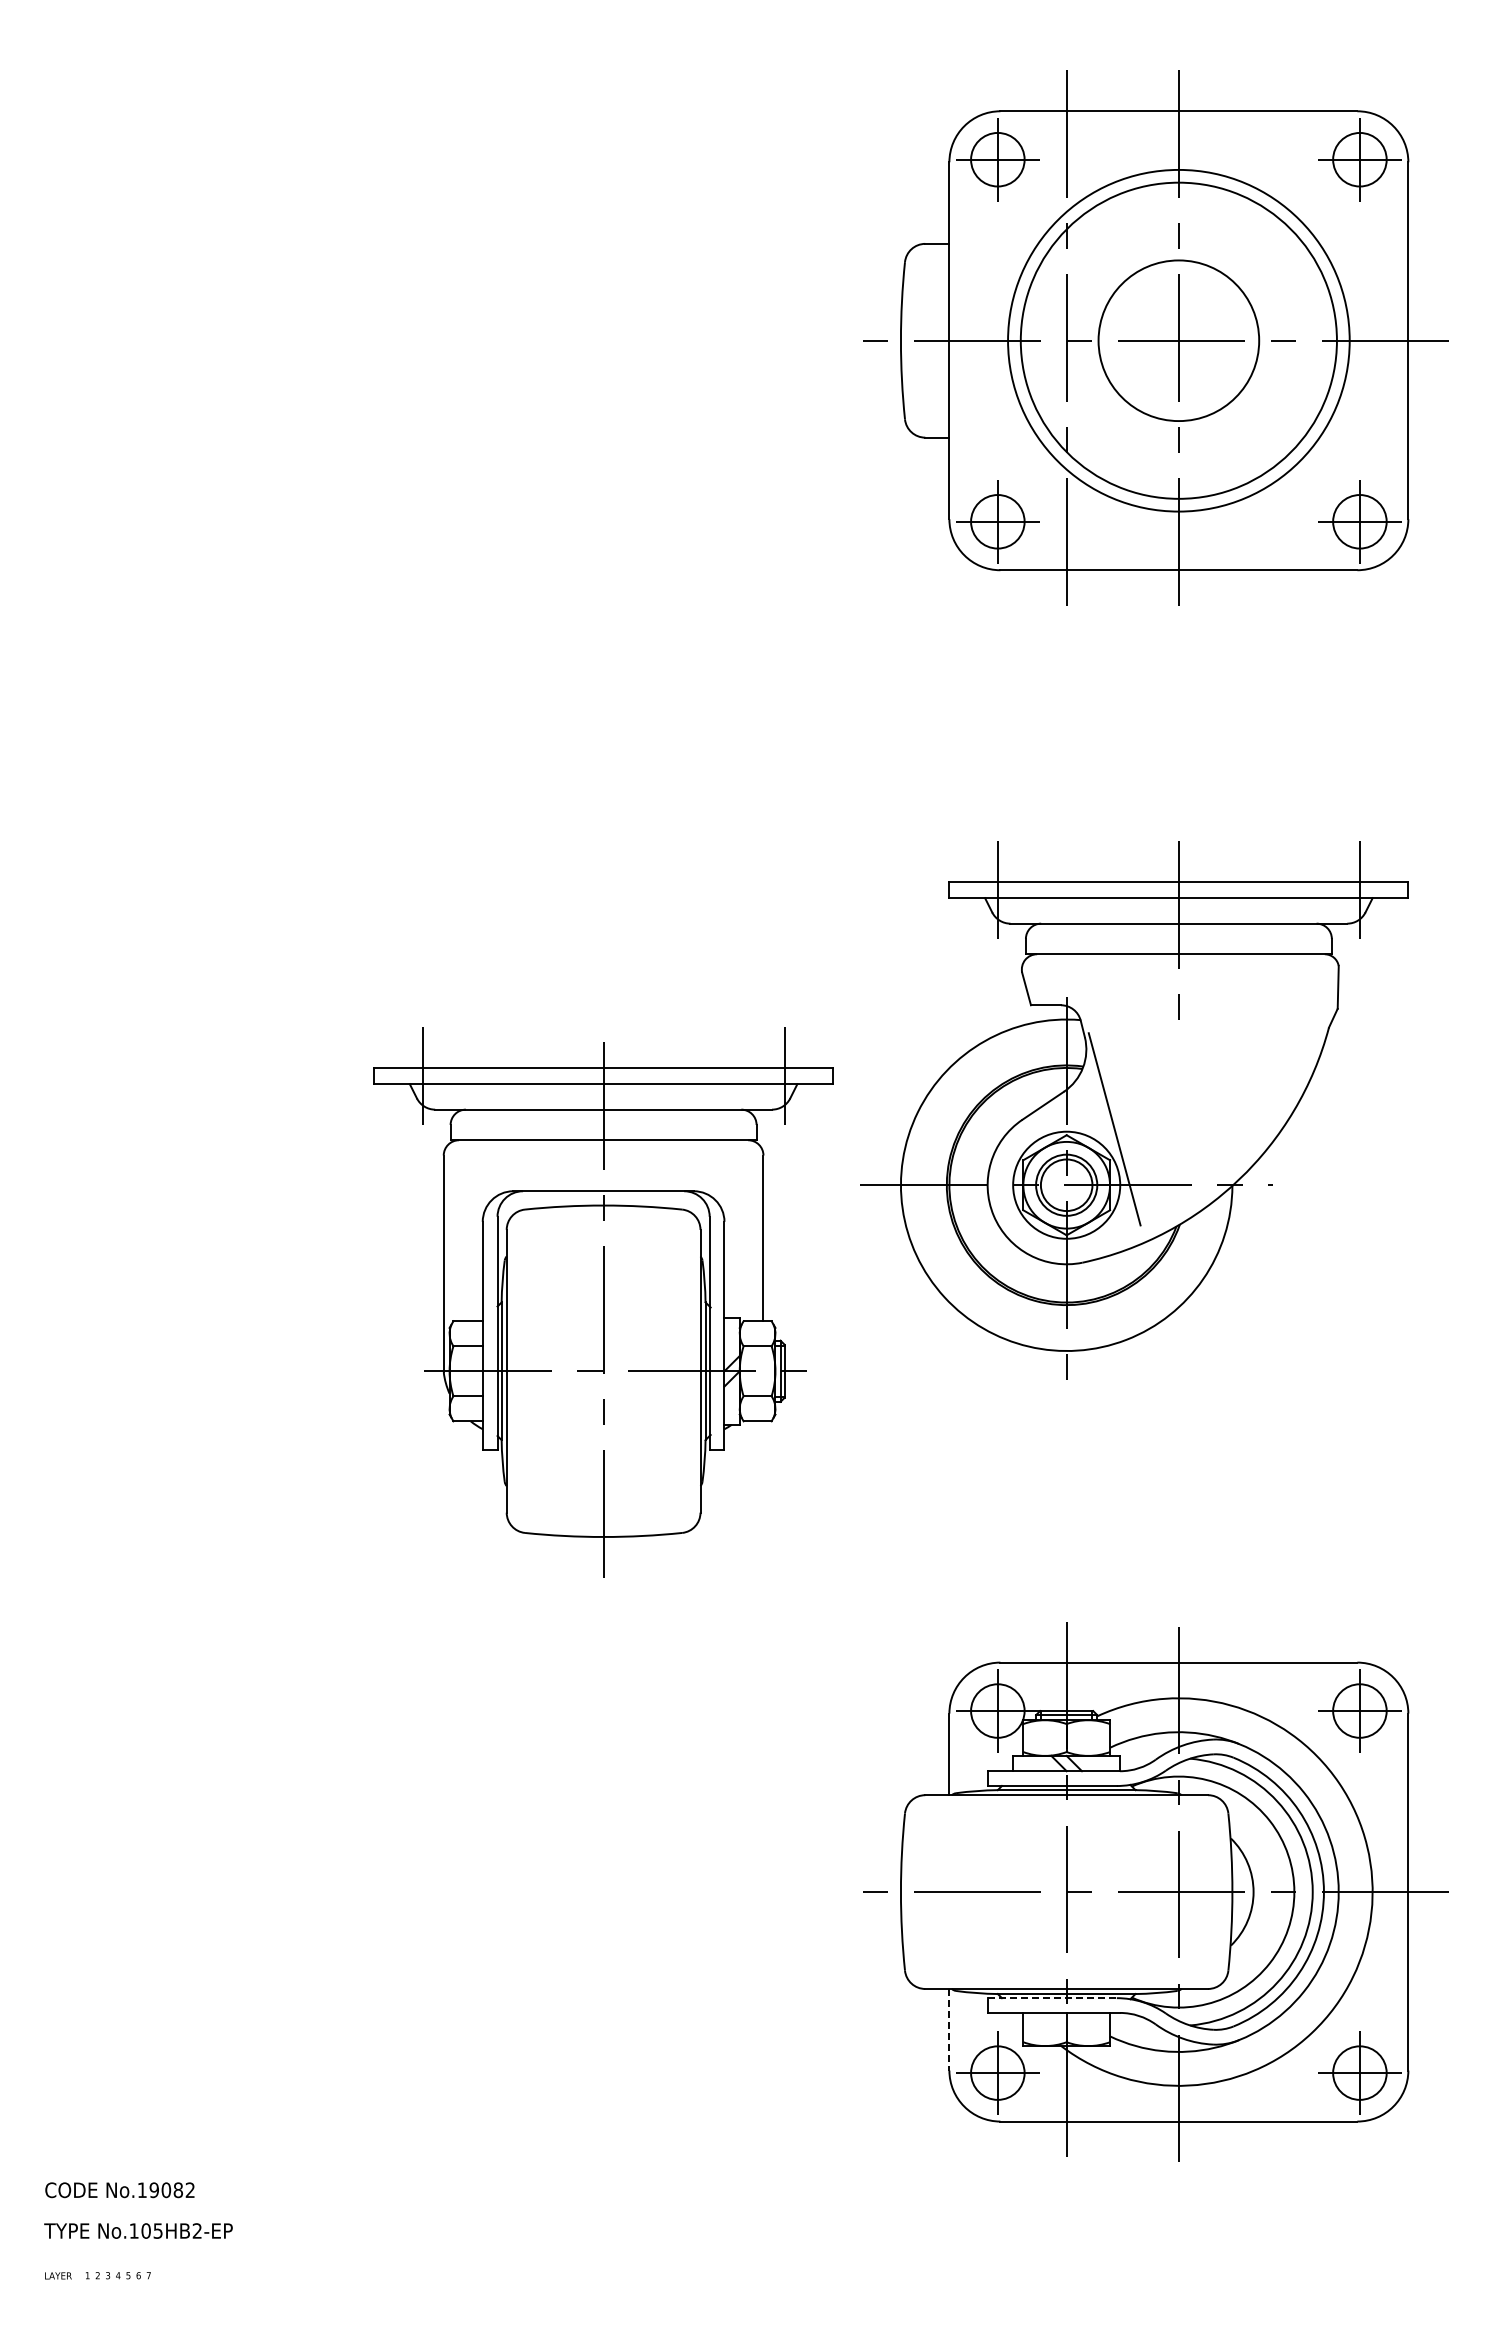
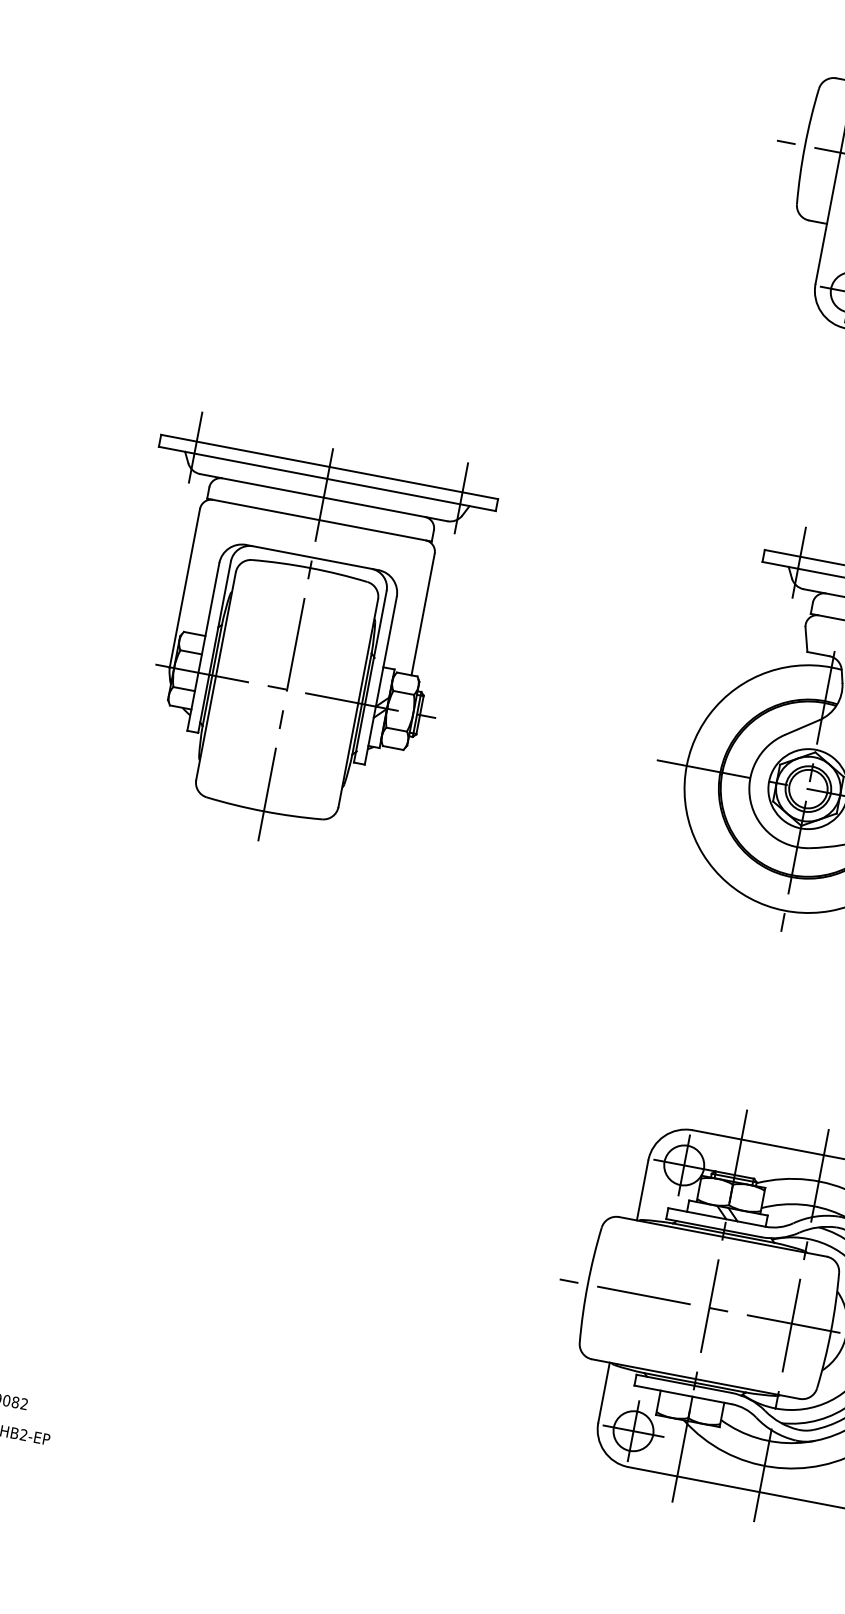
part: (603, 1302) -> (296, 639), moved
line: (1052, 1998) -> (684, 1384), dashed -> solid
line: (949, 2029) -> (604, 1392), dashed -> solid

